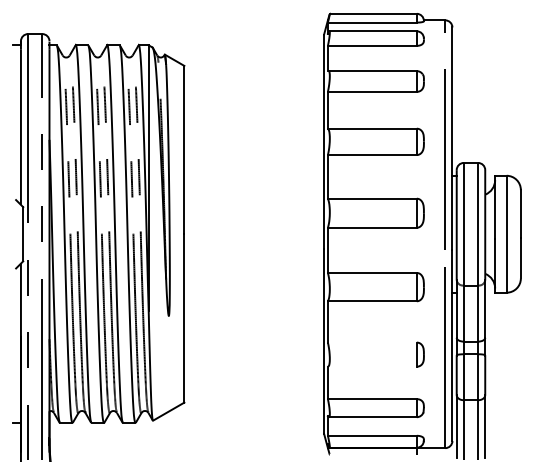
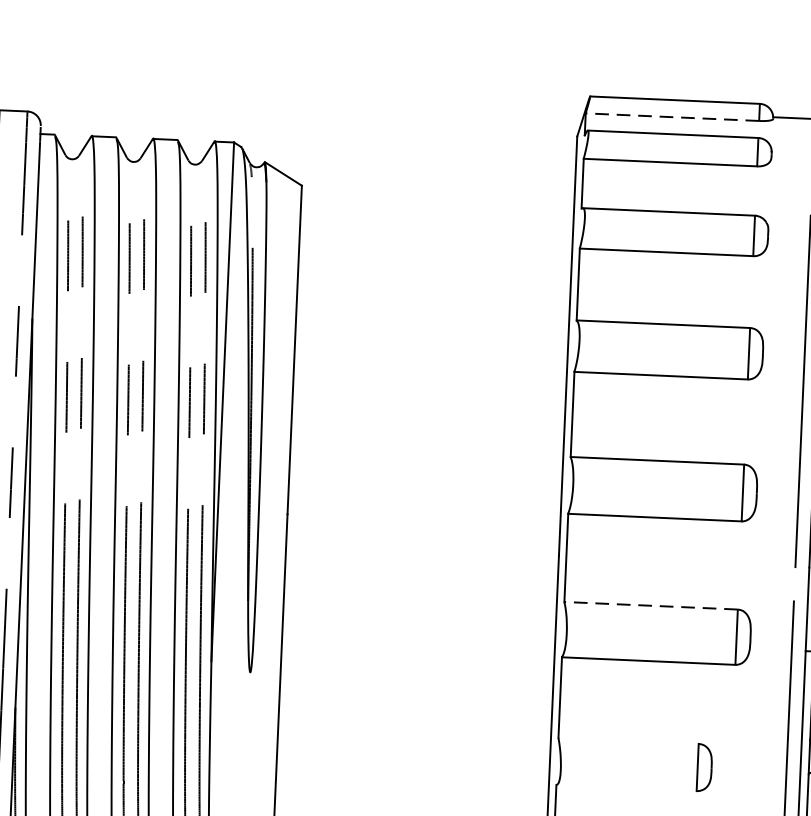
line: (371, 22) -> (670, 116), solid -> dashed
line: (371, 272) -> (649, 604), solid -> dashed
part: (420, 354) -> (704, 767), moved

